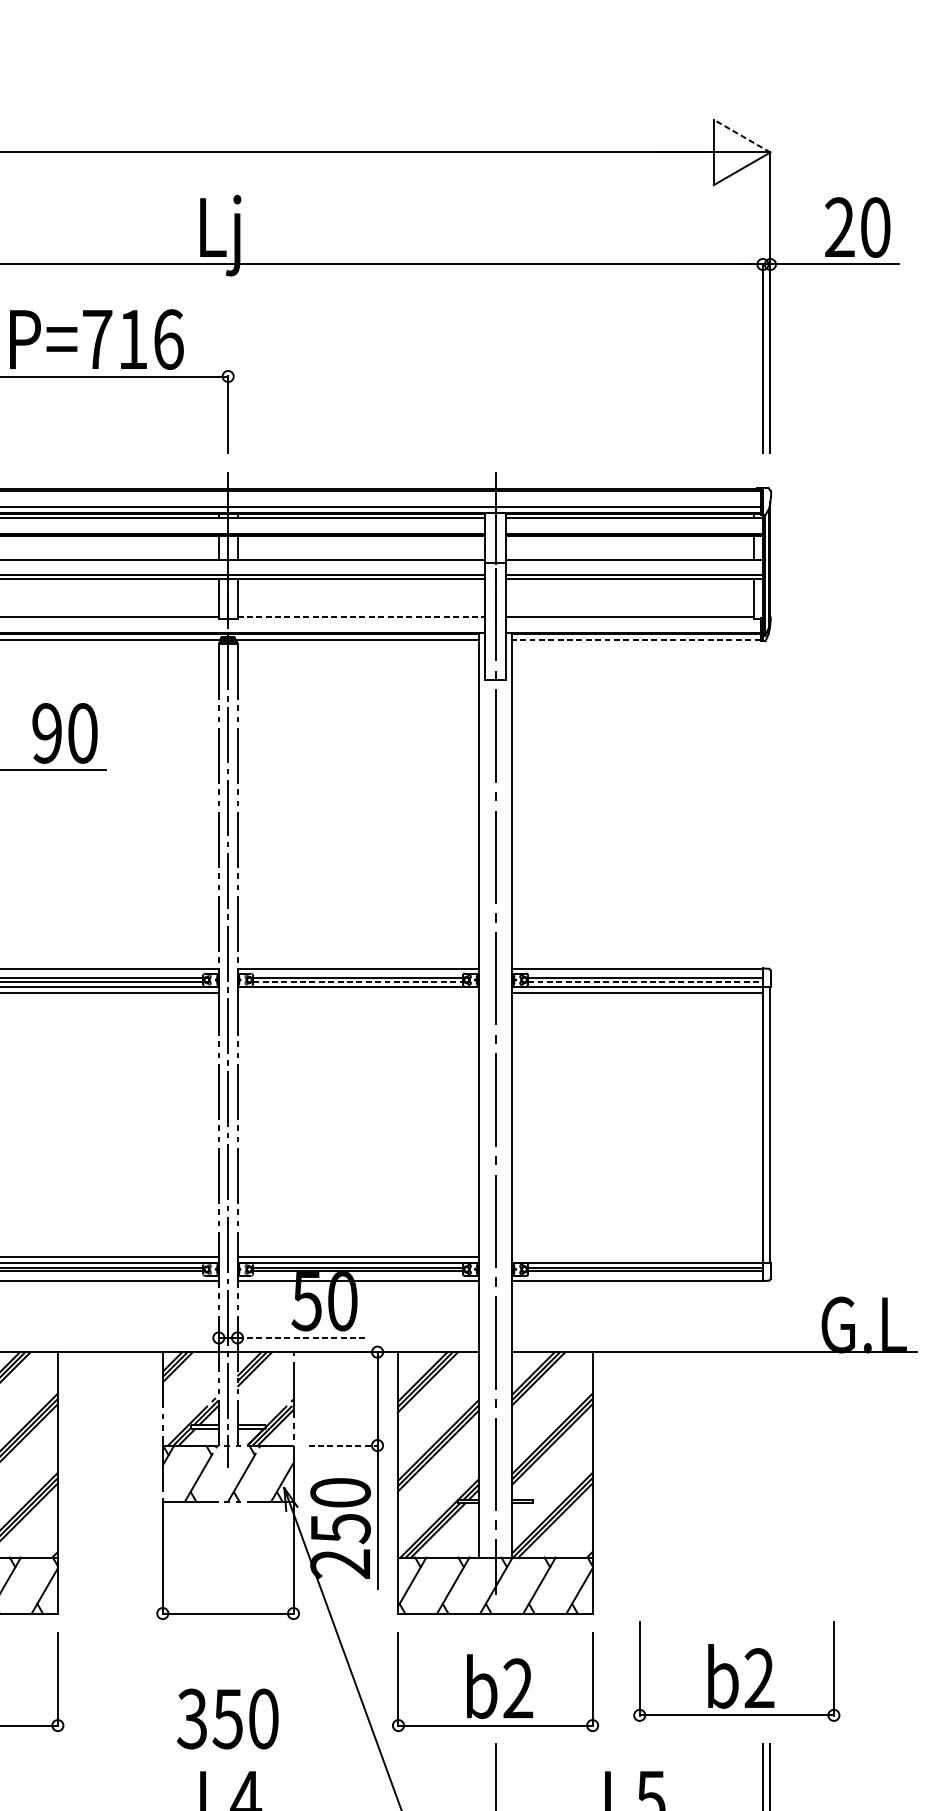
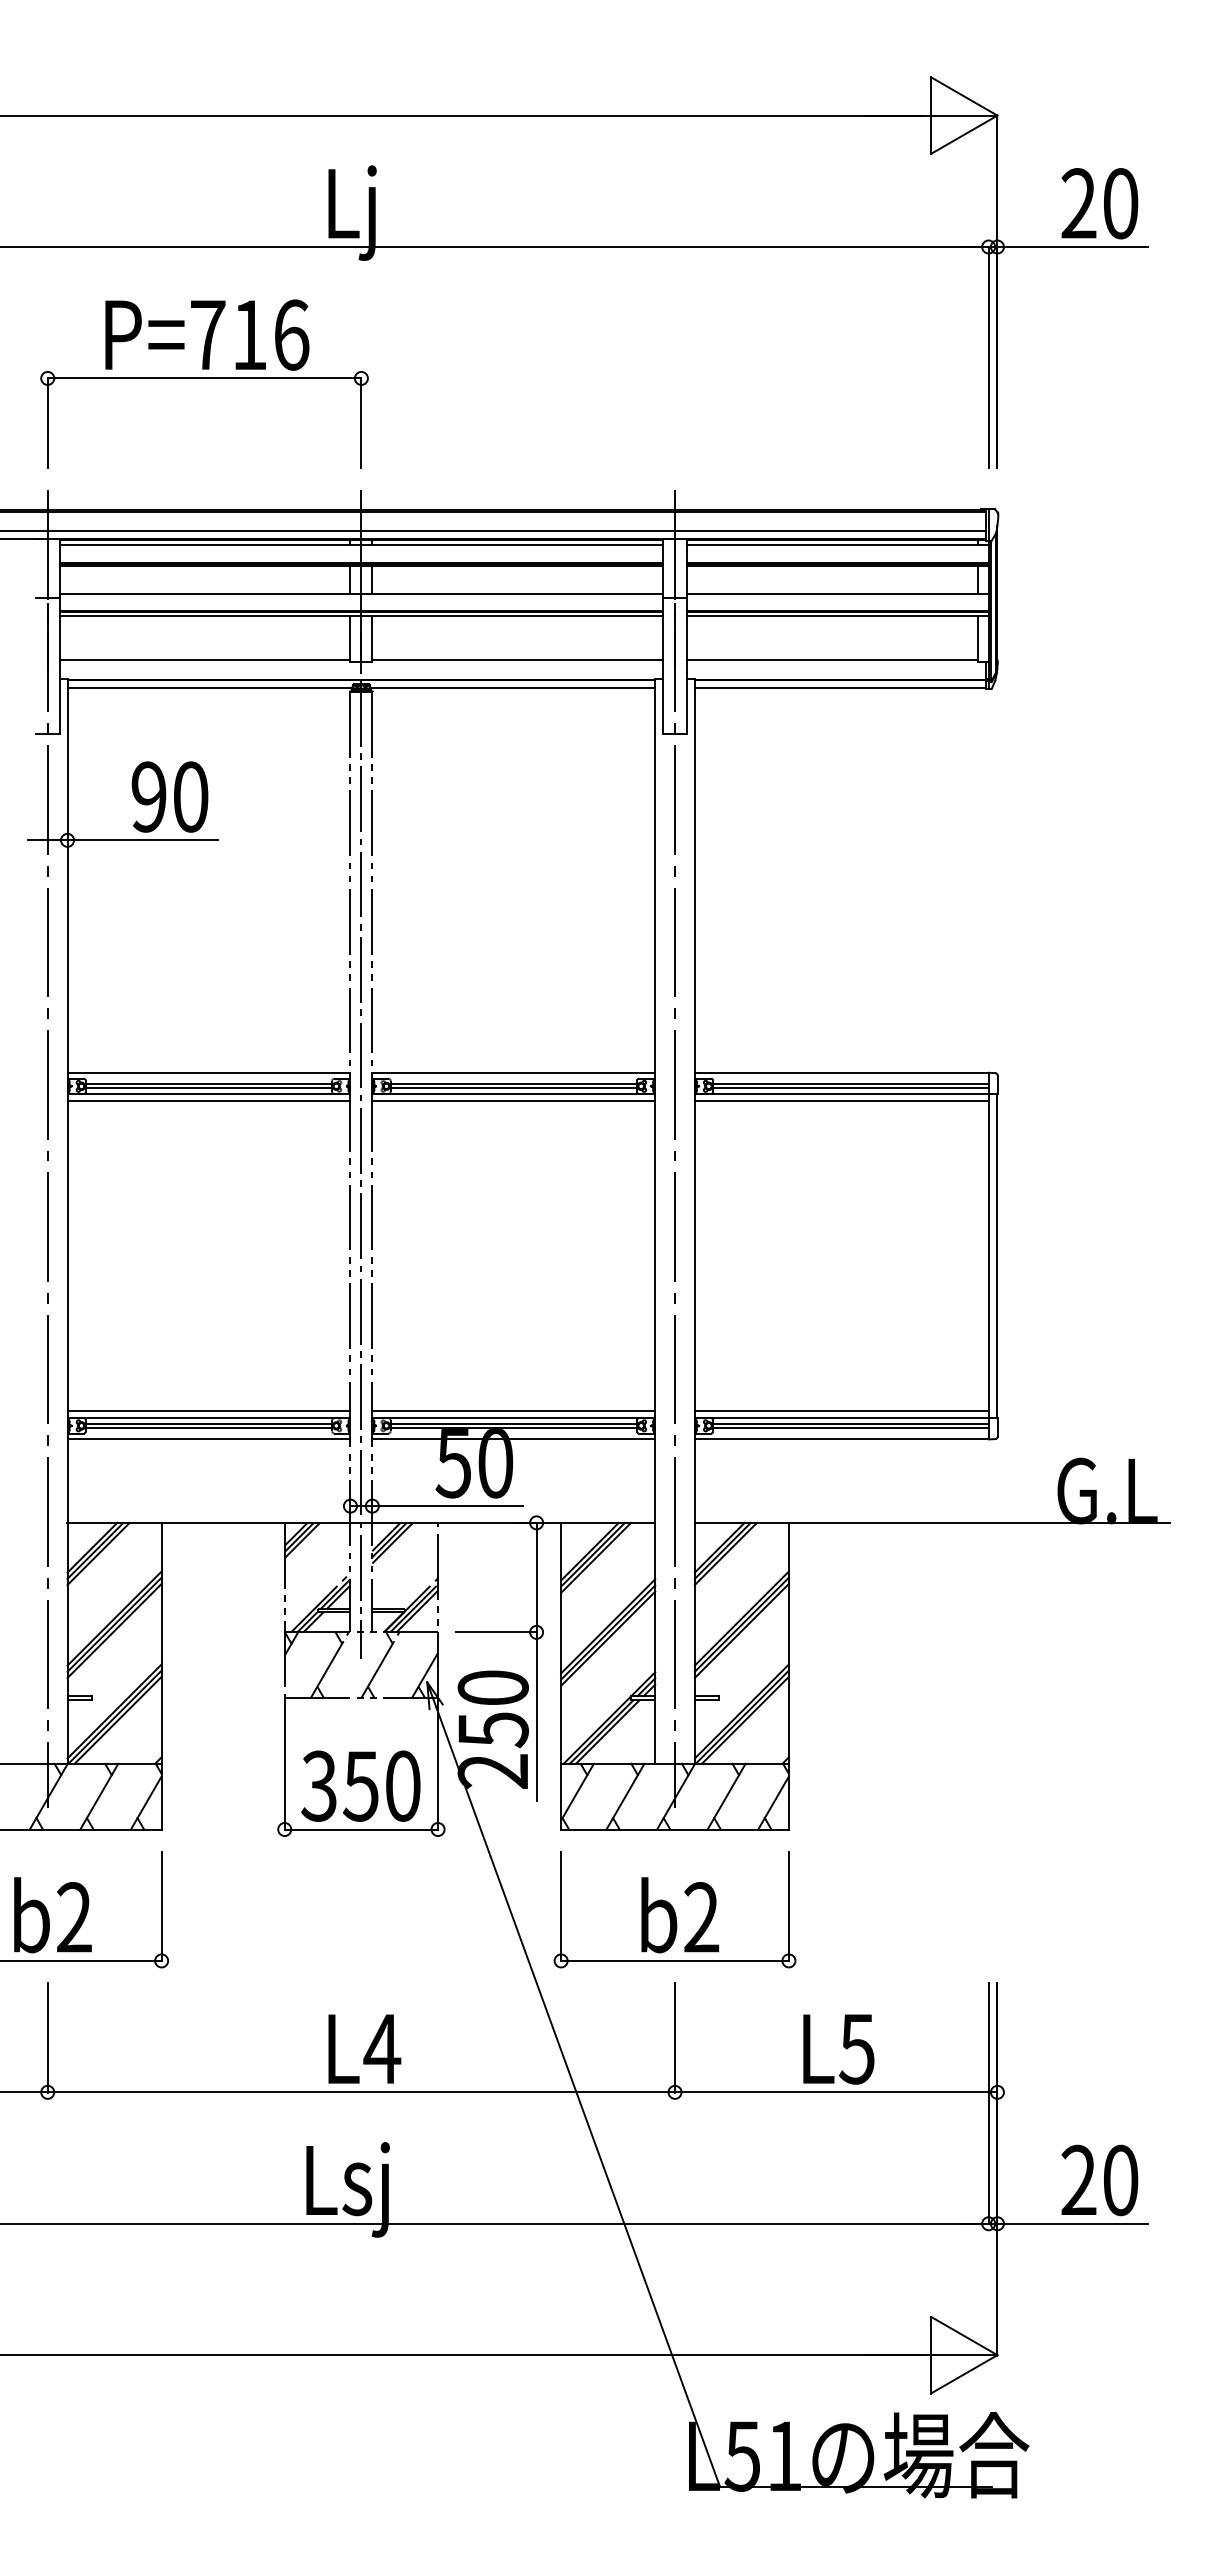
line: (741, 136) -> (963, 96), dashed -> solid
line: (362, 616) -> (518, 660), dashed -> solid
line: (635, 640) -> (839, 687), dashed -> solid
line: (358, 981) -> (514, 1088), dashed -> solid
line: (645, 981) -> (850, 1088), dashed -> solid
line: (357, 992) -> (513, 1101), added
line: (637, 1257) -> (841, 1411), added
line: (302, 1338) -> (448, 1506), dashed -> solid
line: (343, 1445) -> (496, 1632), dashed -> solid
part: (736, 1671) -> (957, 1897), removed
text: (227, 1718) -> (360, 1785), moved

